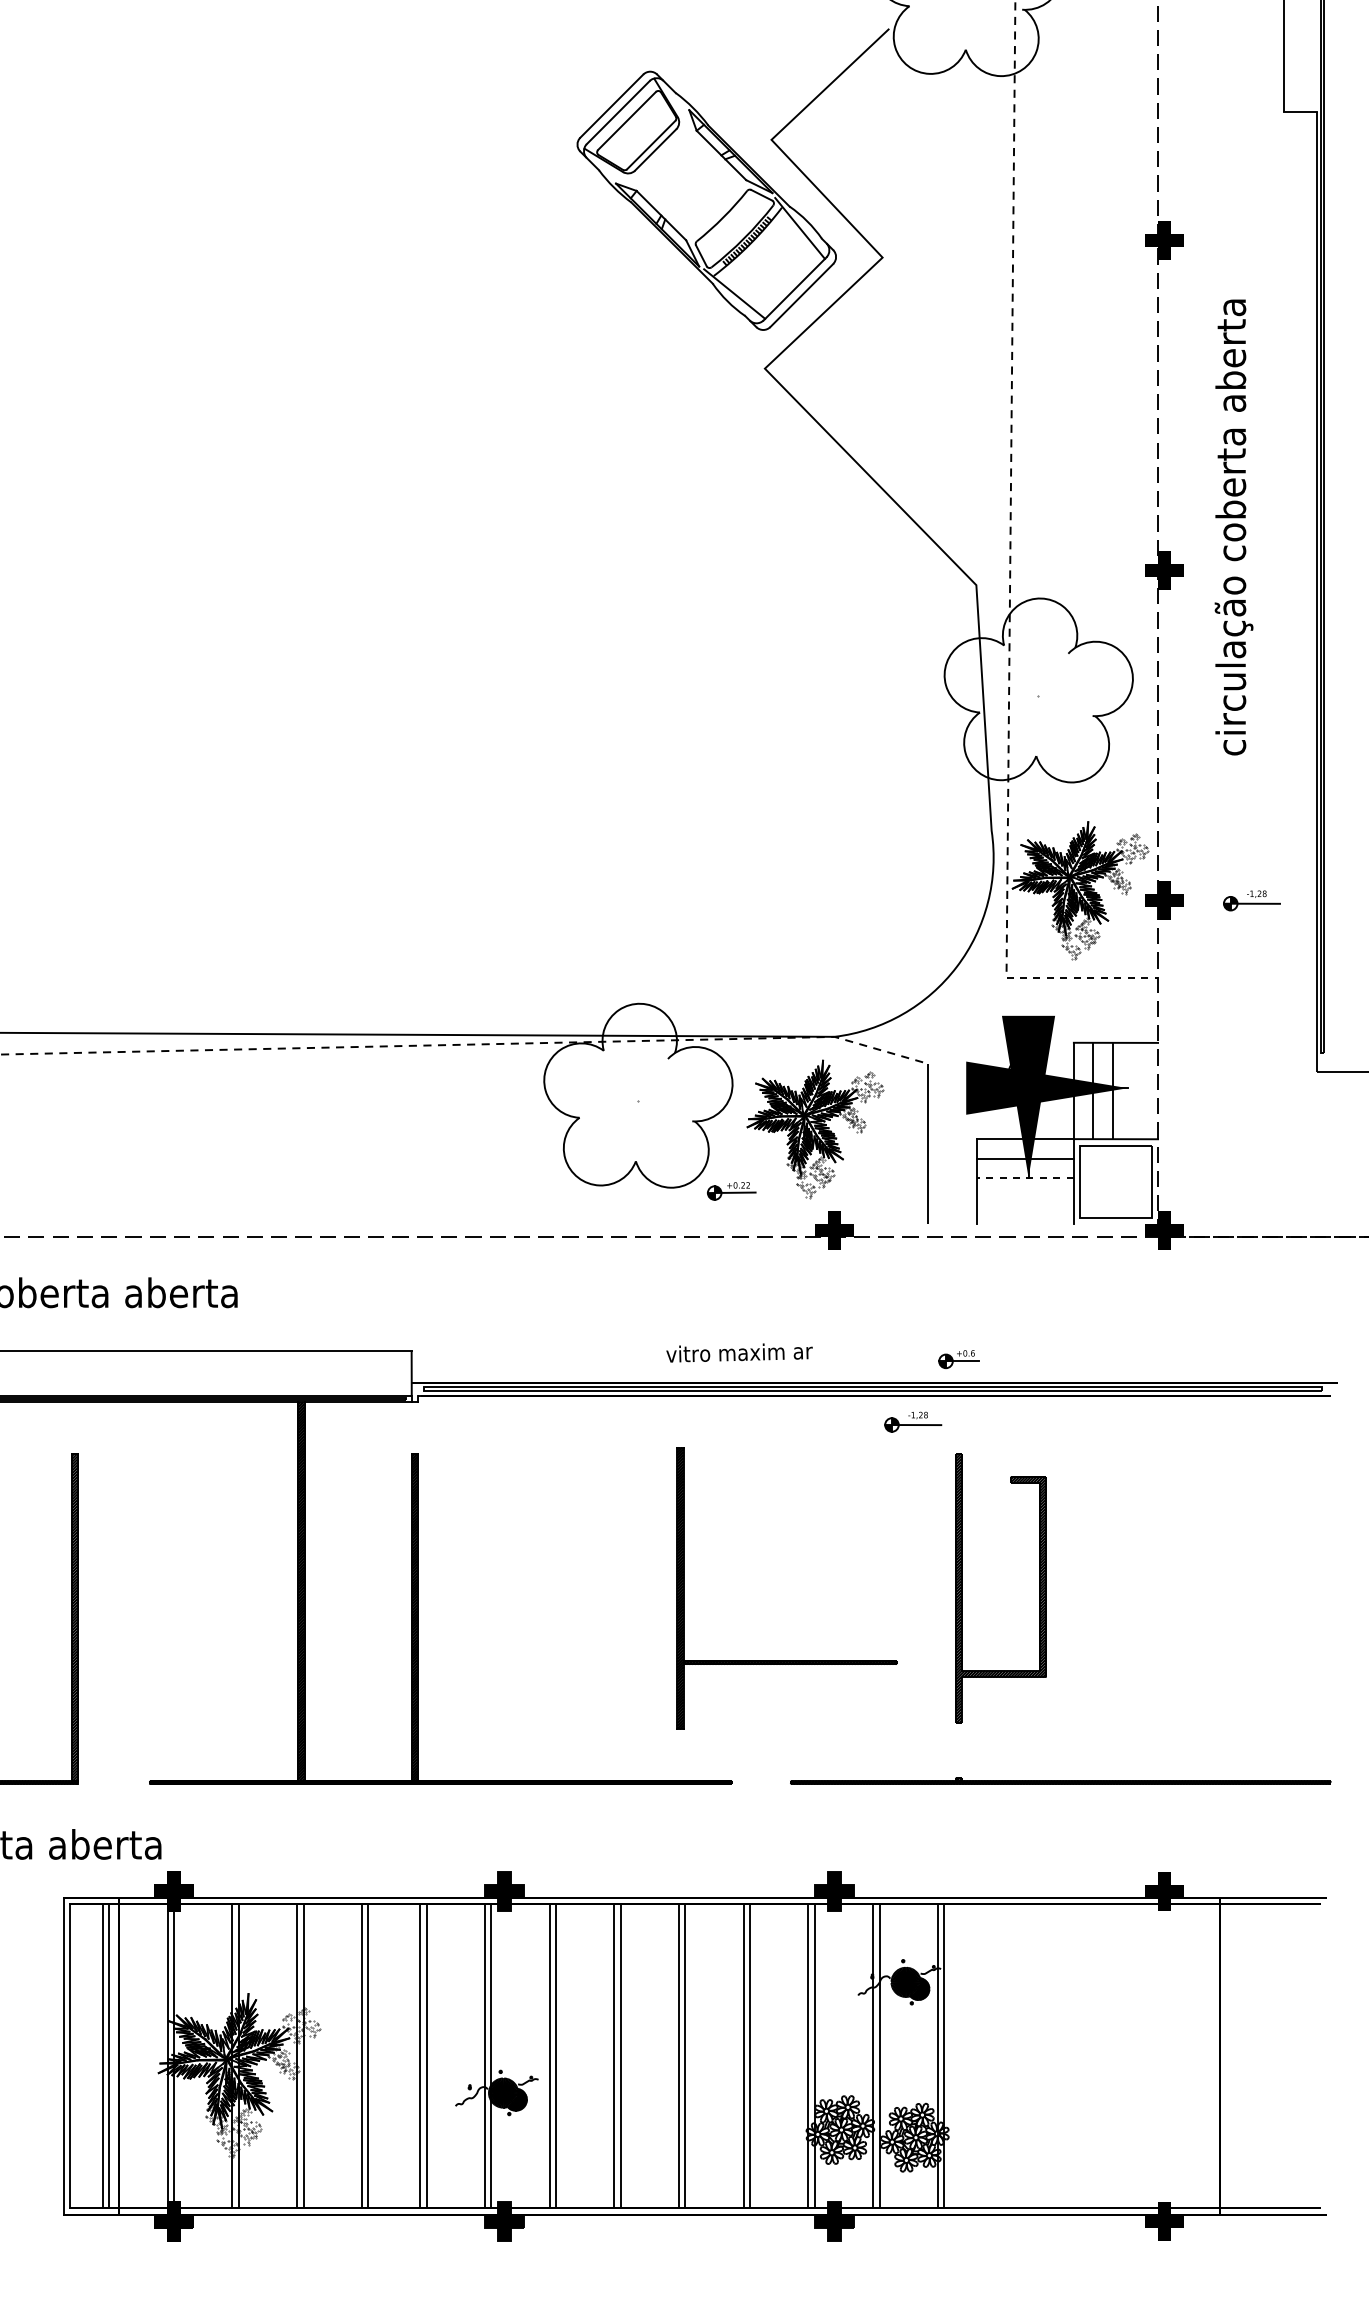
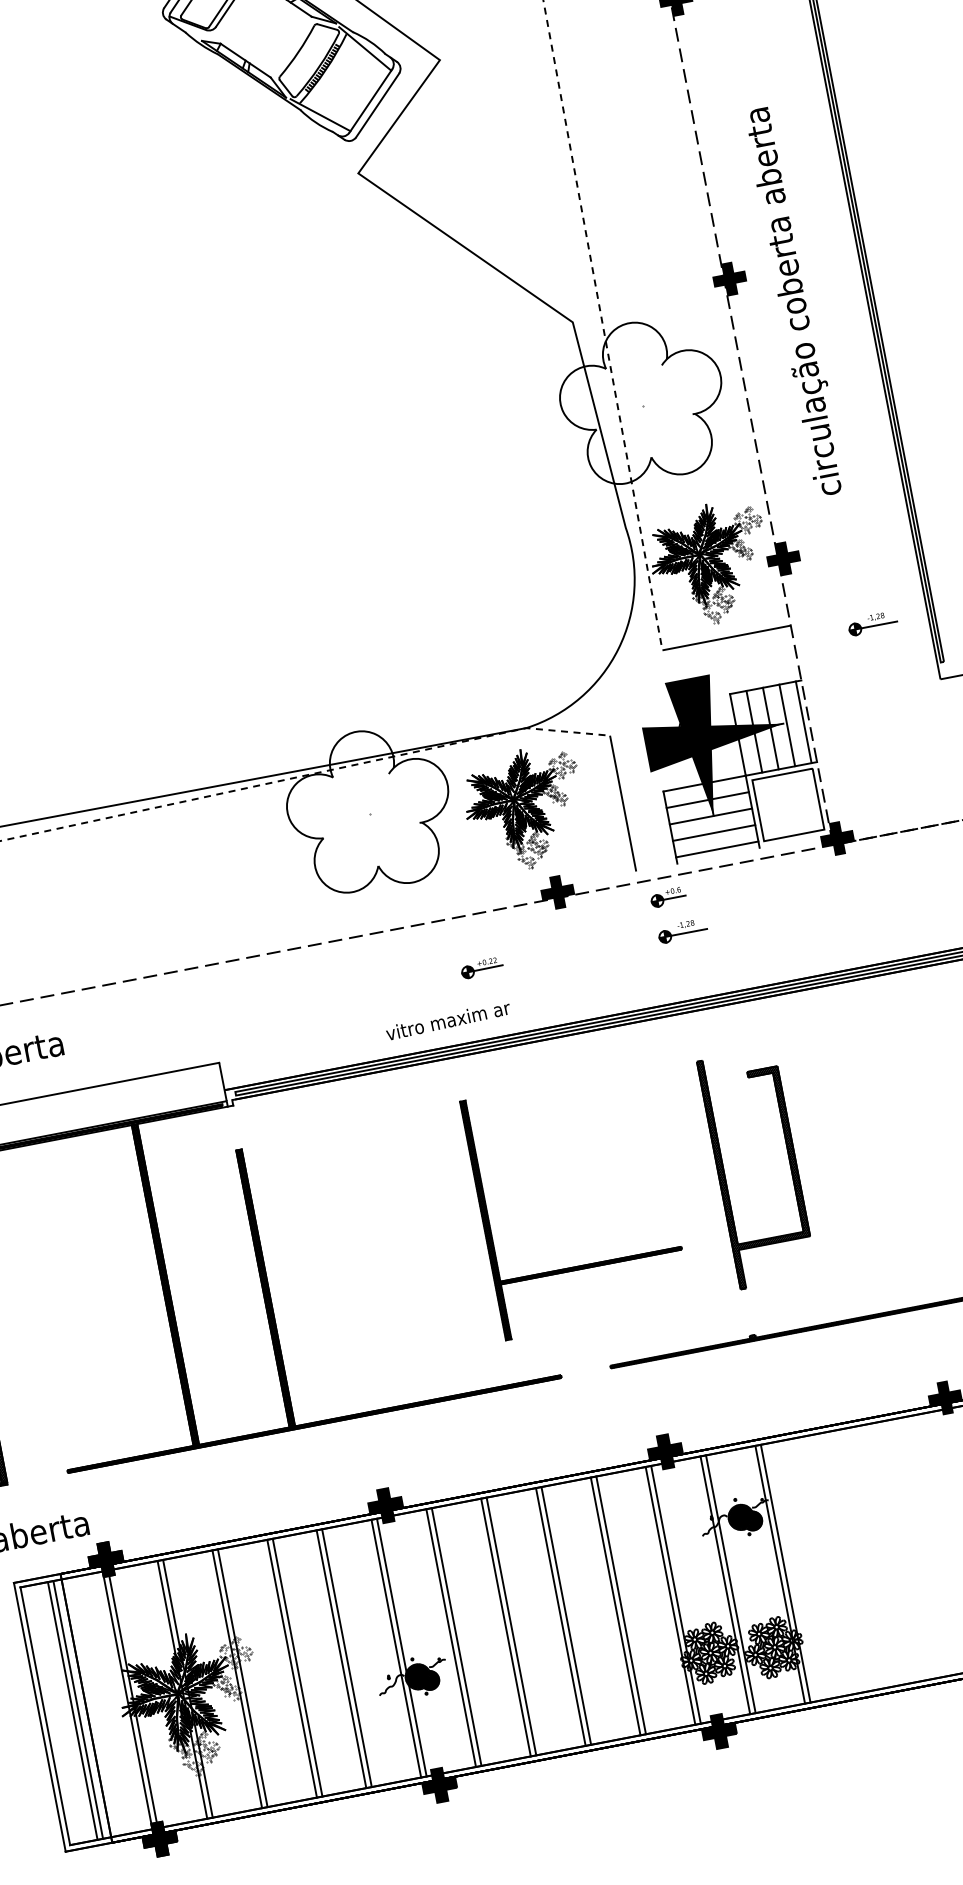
text: (1233, 527) -> (794, 301), moved
part: (1251, 900) -> (872, 623), moved
line: (1082, 978) -> (726, 638), dashed -> solid
line: (1132, 1090) -> (787, 724), added
line: (1151, 1090) -> (803, 721), added
line: (1025, 1177) -> (711, 816), dashed -> solid
part: (731, 1191) -> (482, 968), moved
line: (1024, 1197) -> (713, 833), added
line: (1024, 1216) -> (716, 849), added
text: (739, 1352) -> (448, 1020), moved
part: (958, 1359) -> (667, 897), moved
part: (913, 1421) -> (682, 930), moved

